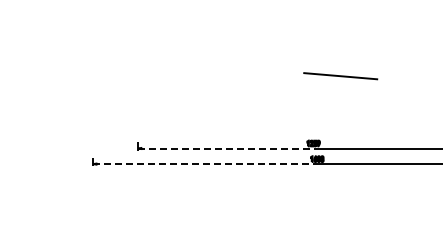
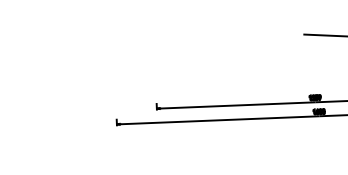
line: (225, 148) -> (235, 105), dashed -> solid
line: (205, 164) -> (218, 120), dashed -> solid

